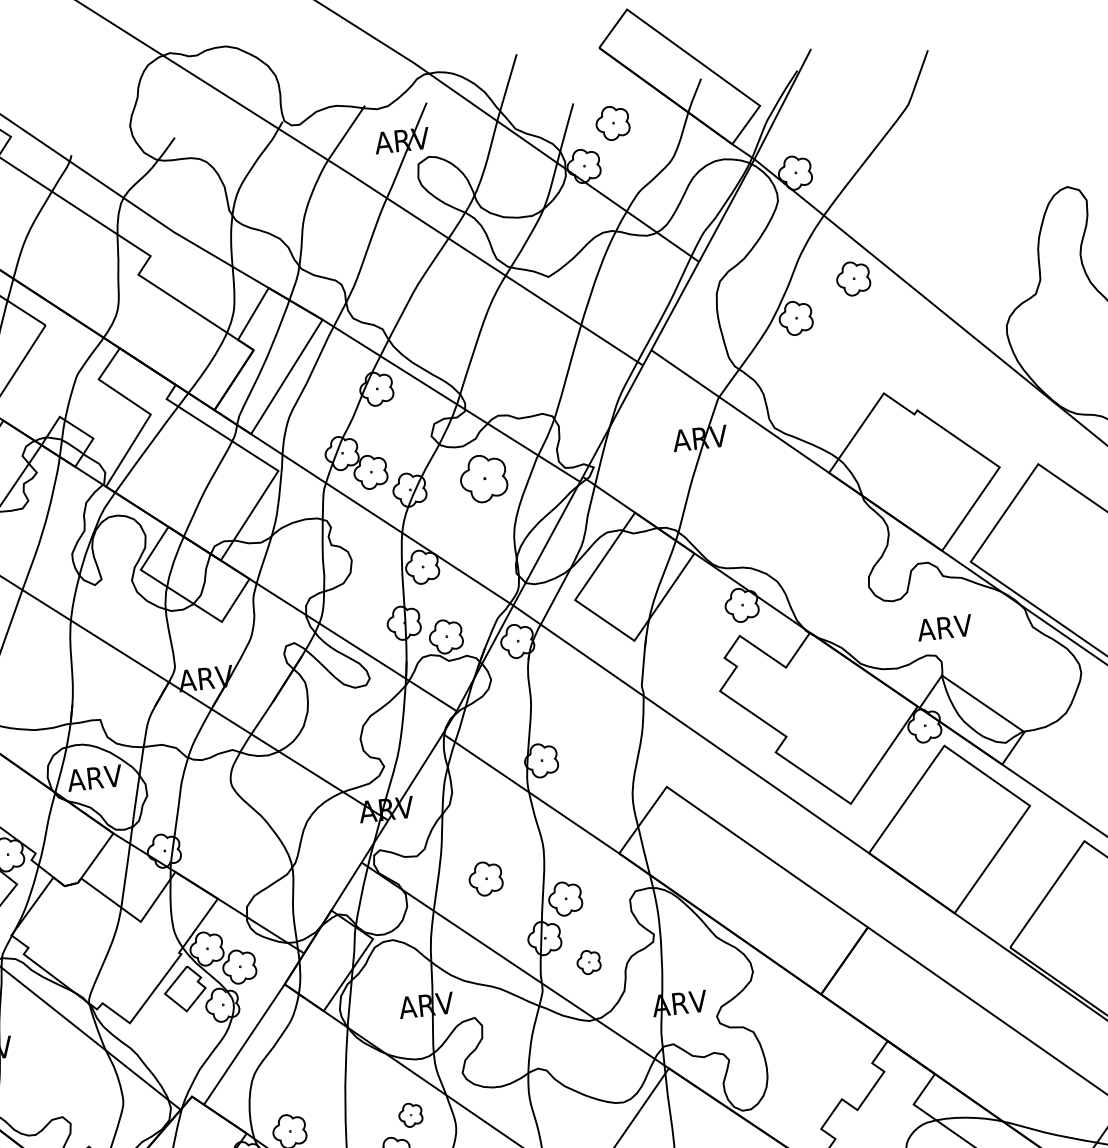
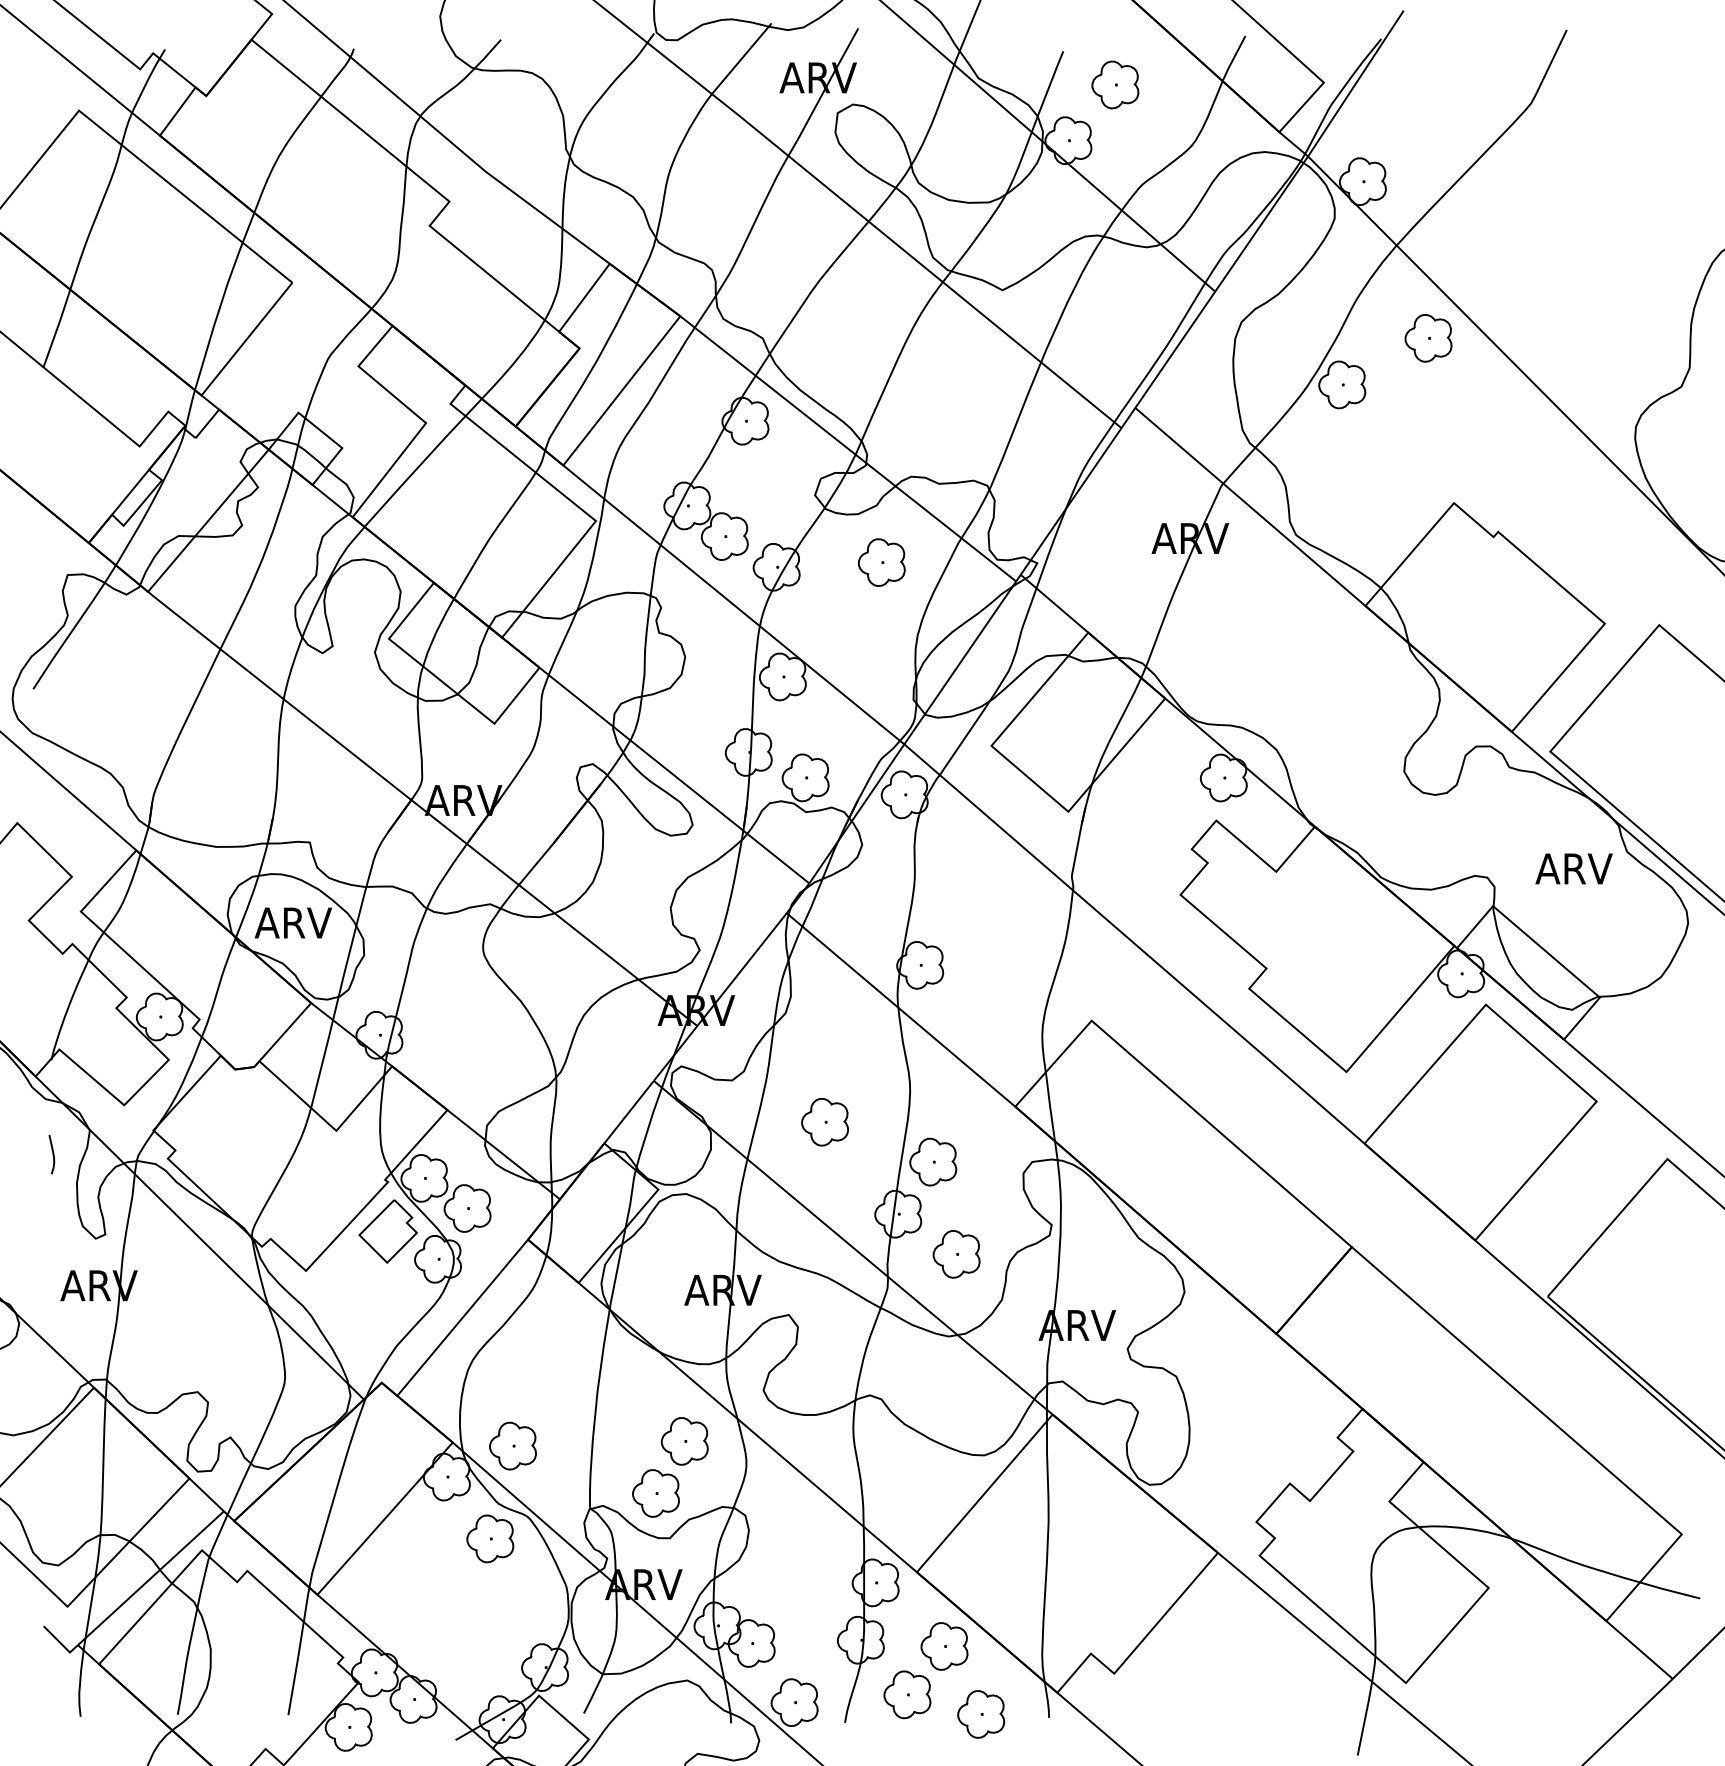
part: (483, 478) -> (881, 562), size x0.71
text: (944, 627) -> (1573, 868), moved
part: (588, 962) -> (956, 1254), size x1.43
part: (410, 1115) -> (684, 1441), size x1.43

